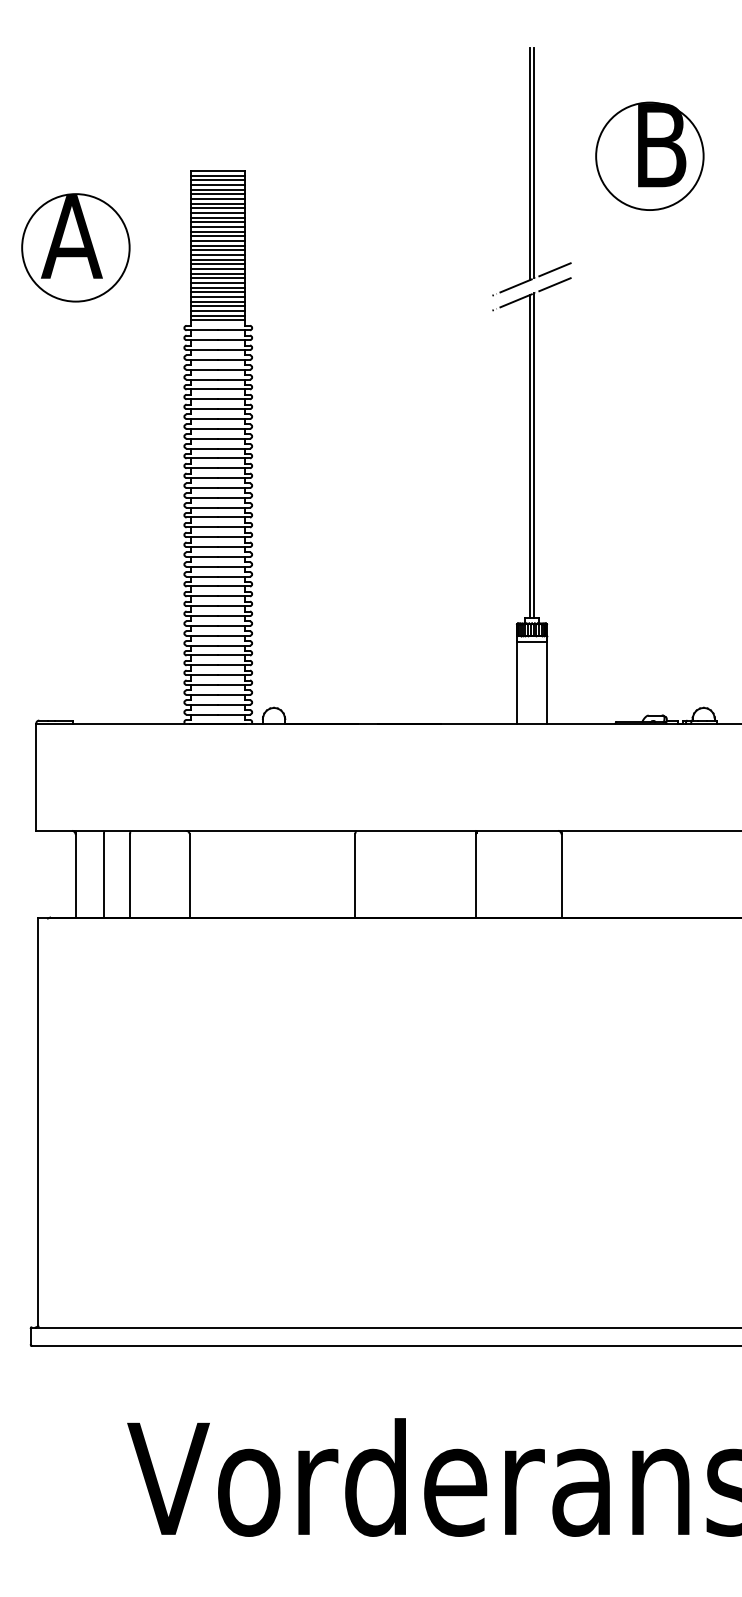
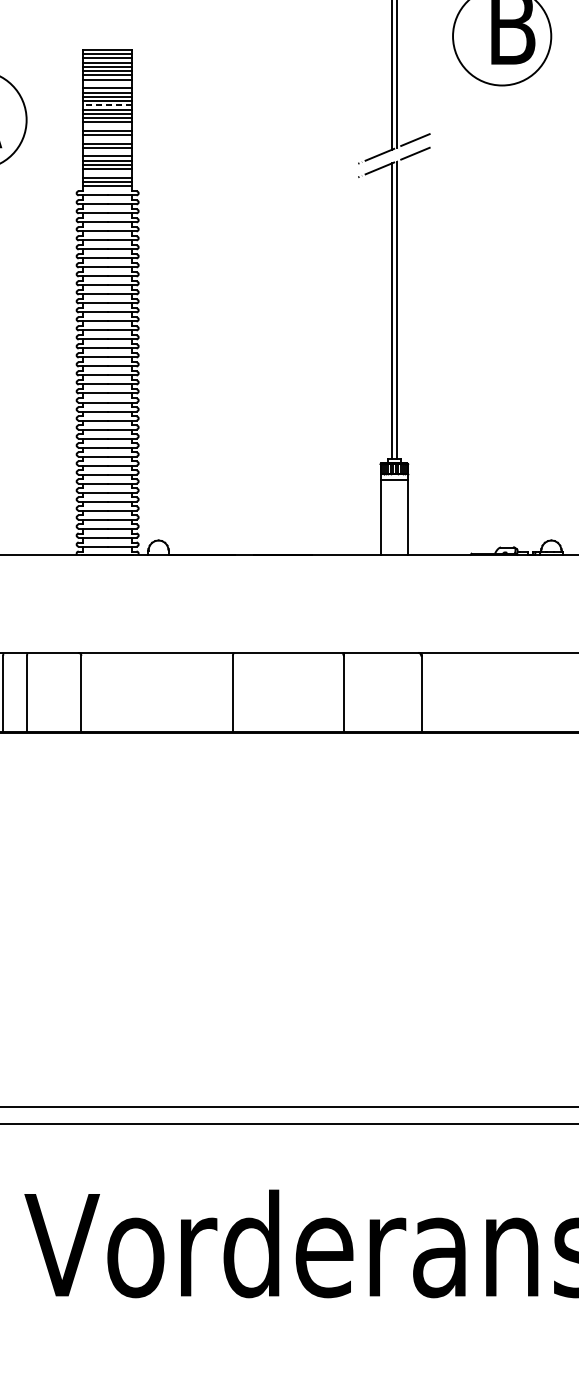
line: (218, 208) -> (107, 84), removed
line: (218, 231) -> (107, 105), solid -> dashed
line: (218, 255) -> (107, 127), removed
line: (218, 269) -> (107, 139), removed
line: (218, 283) -> (107, 152), removed
line: (218, 306) -> (107, 173), removed

